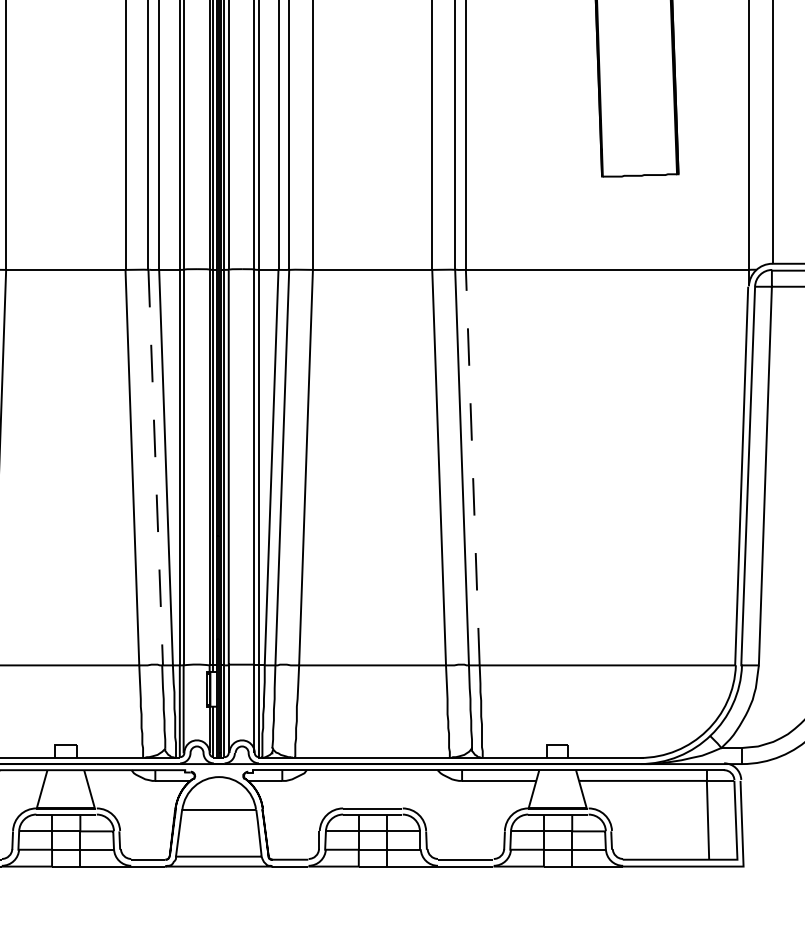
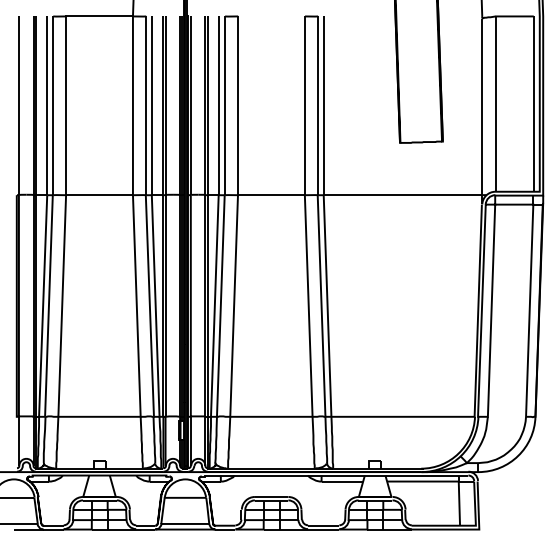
line: (472, 468) -> (327, 306), dashed -> solid
line: (155, 470) -> (149, 307), dashed -> solid

